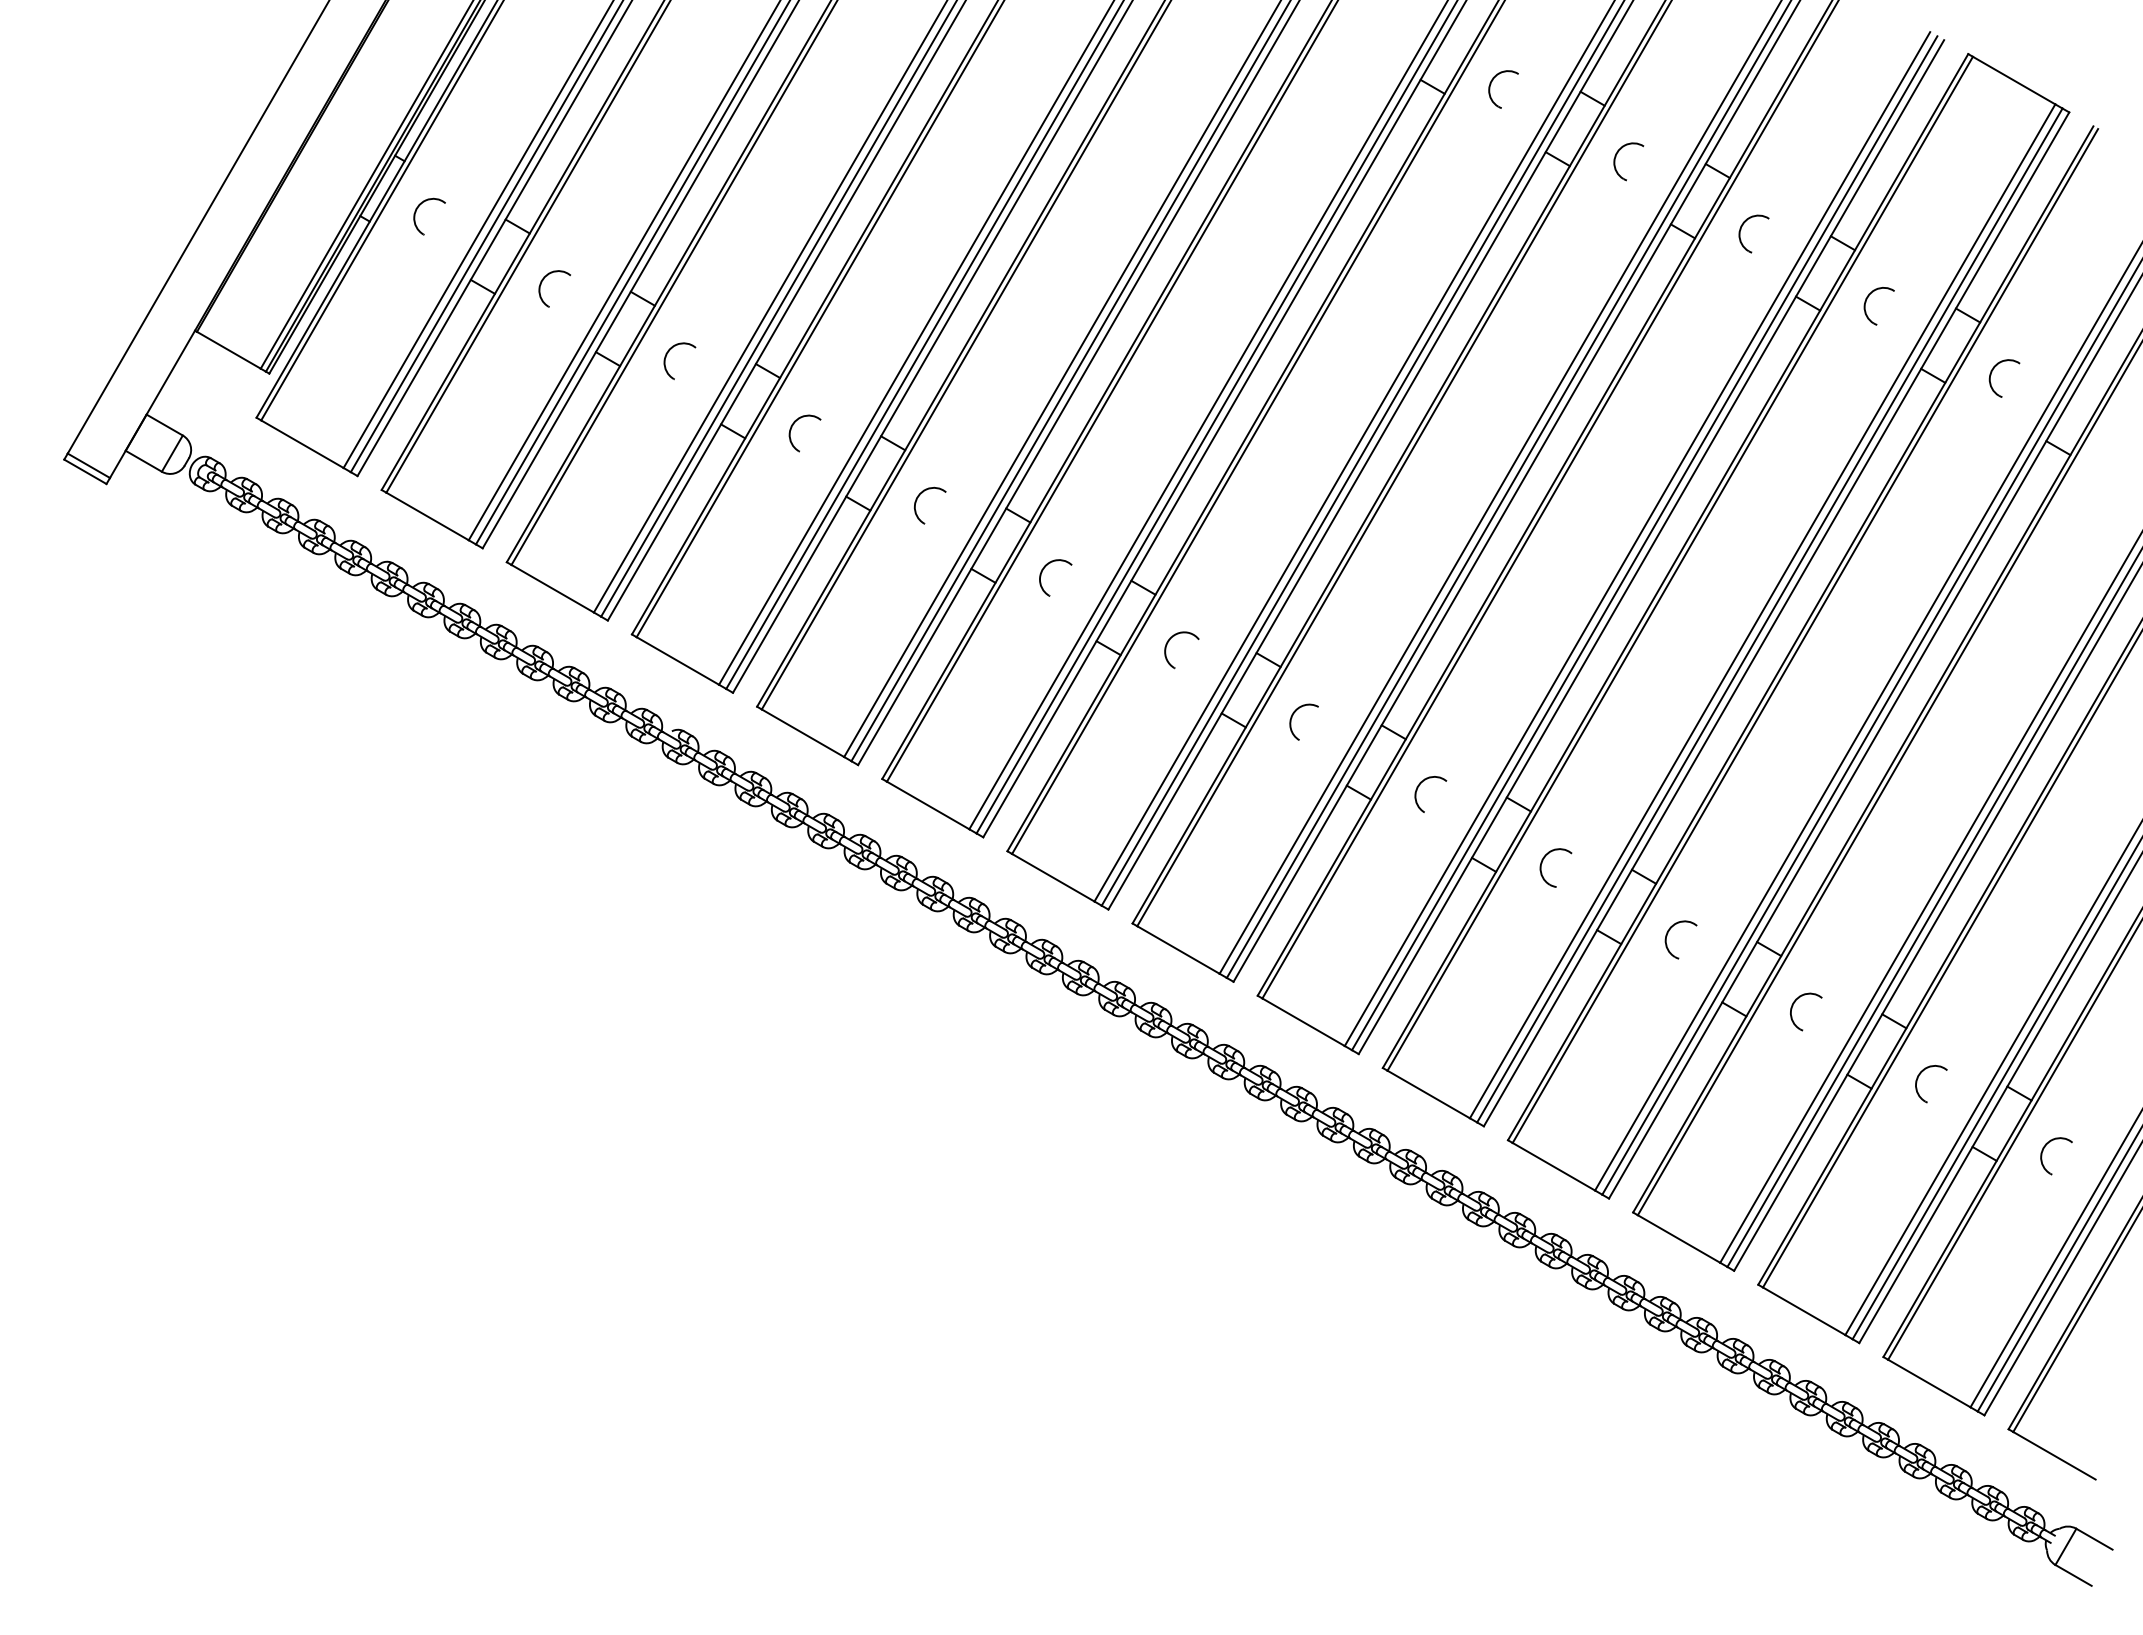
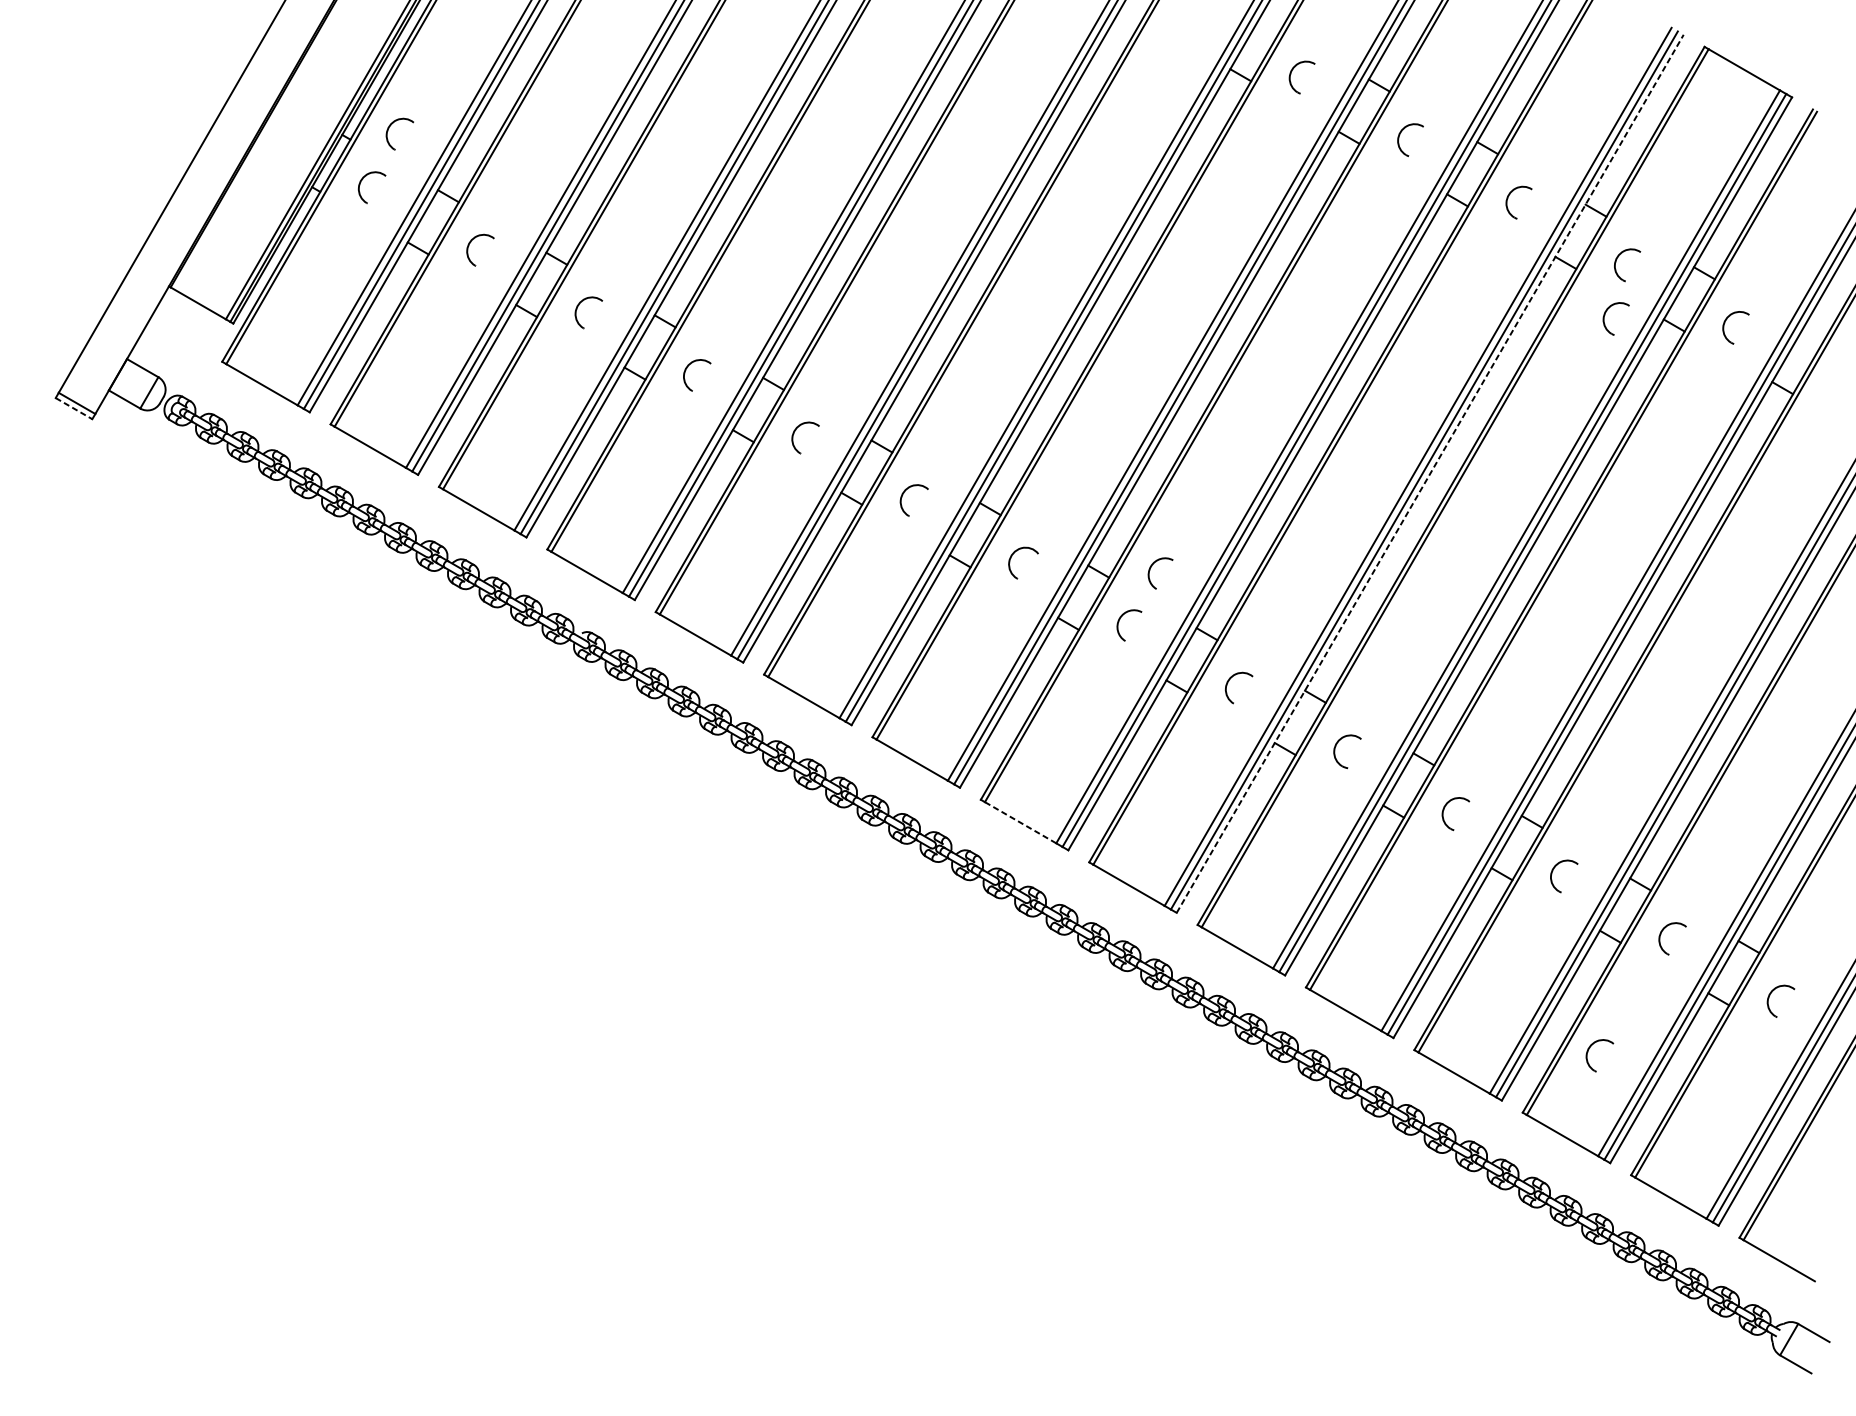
part: (448, 151) -> (388, 131), added
part: (1853, 364) -> (1605, 315), added
line: (85, 472) -> (74, 409), solid -> dashed
line: (1651, 546) -> (1430, 473), solid -> dashed
curve: (1328, 658) -> (1150, 570), added
line: (1178, 950) -> (1020, 823), solid -> dashed
part: (1833, 1217) -> (1587, 1054), added

